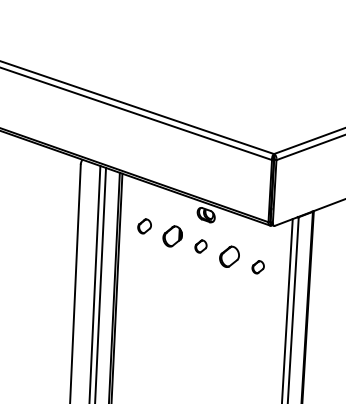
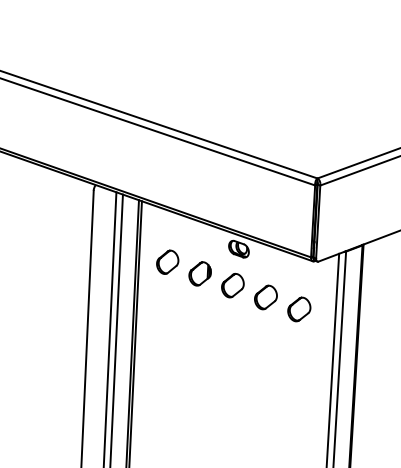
part: (144, 226) -> (167, 262), size x1.43
part: (200, 246) -> (232, 285), size x1.67
part: (257, 267) -> (298, 309), size x1.67

